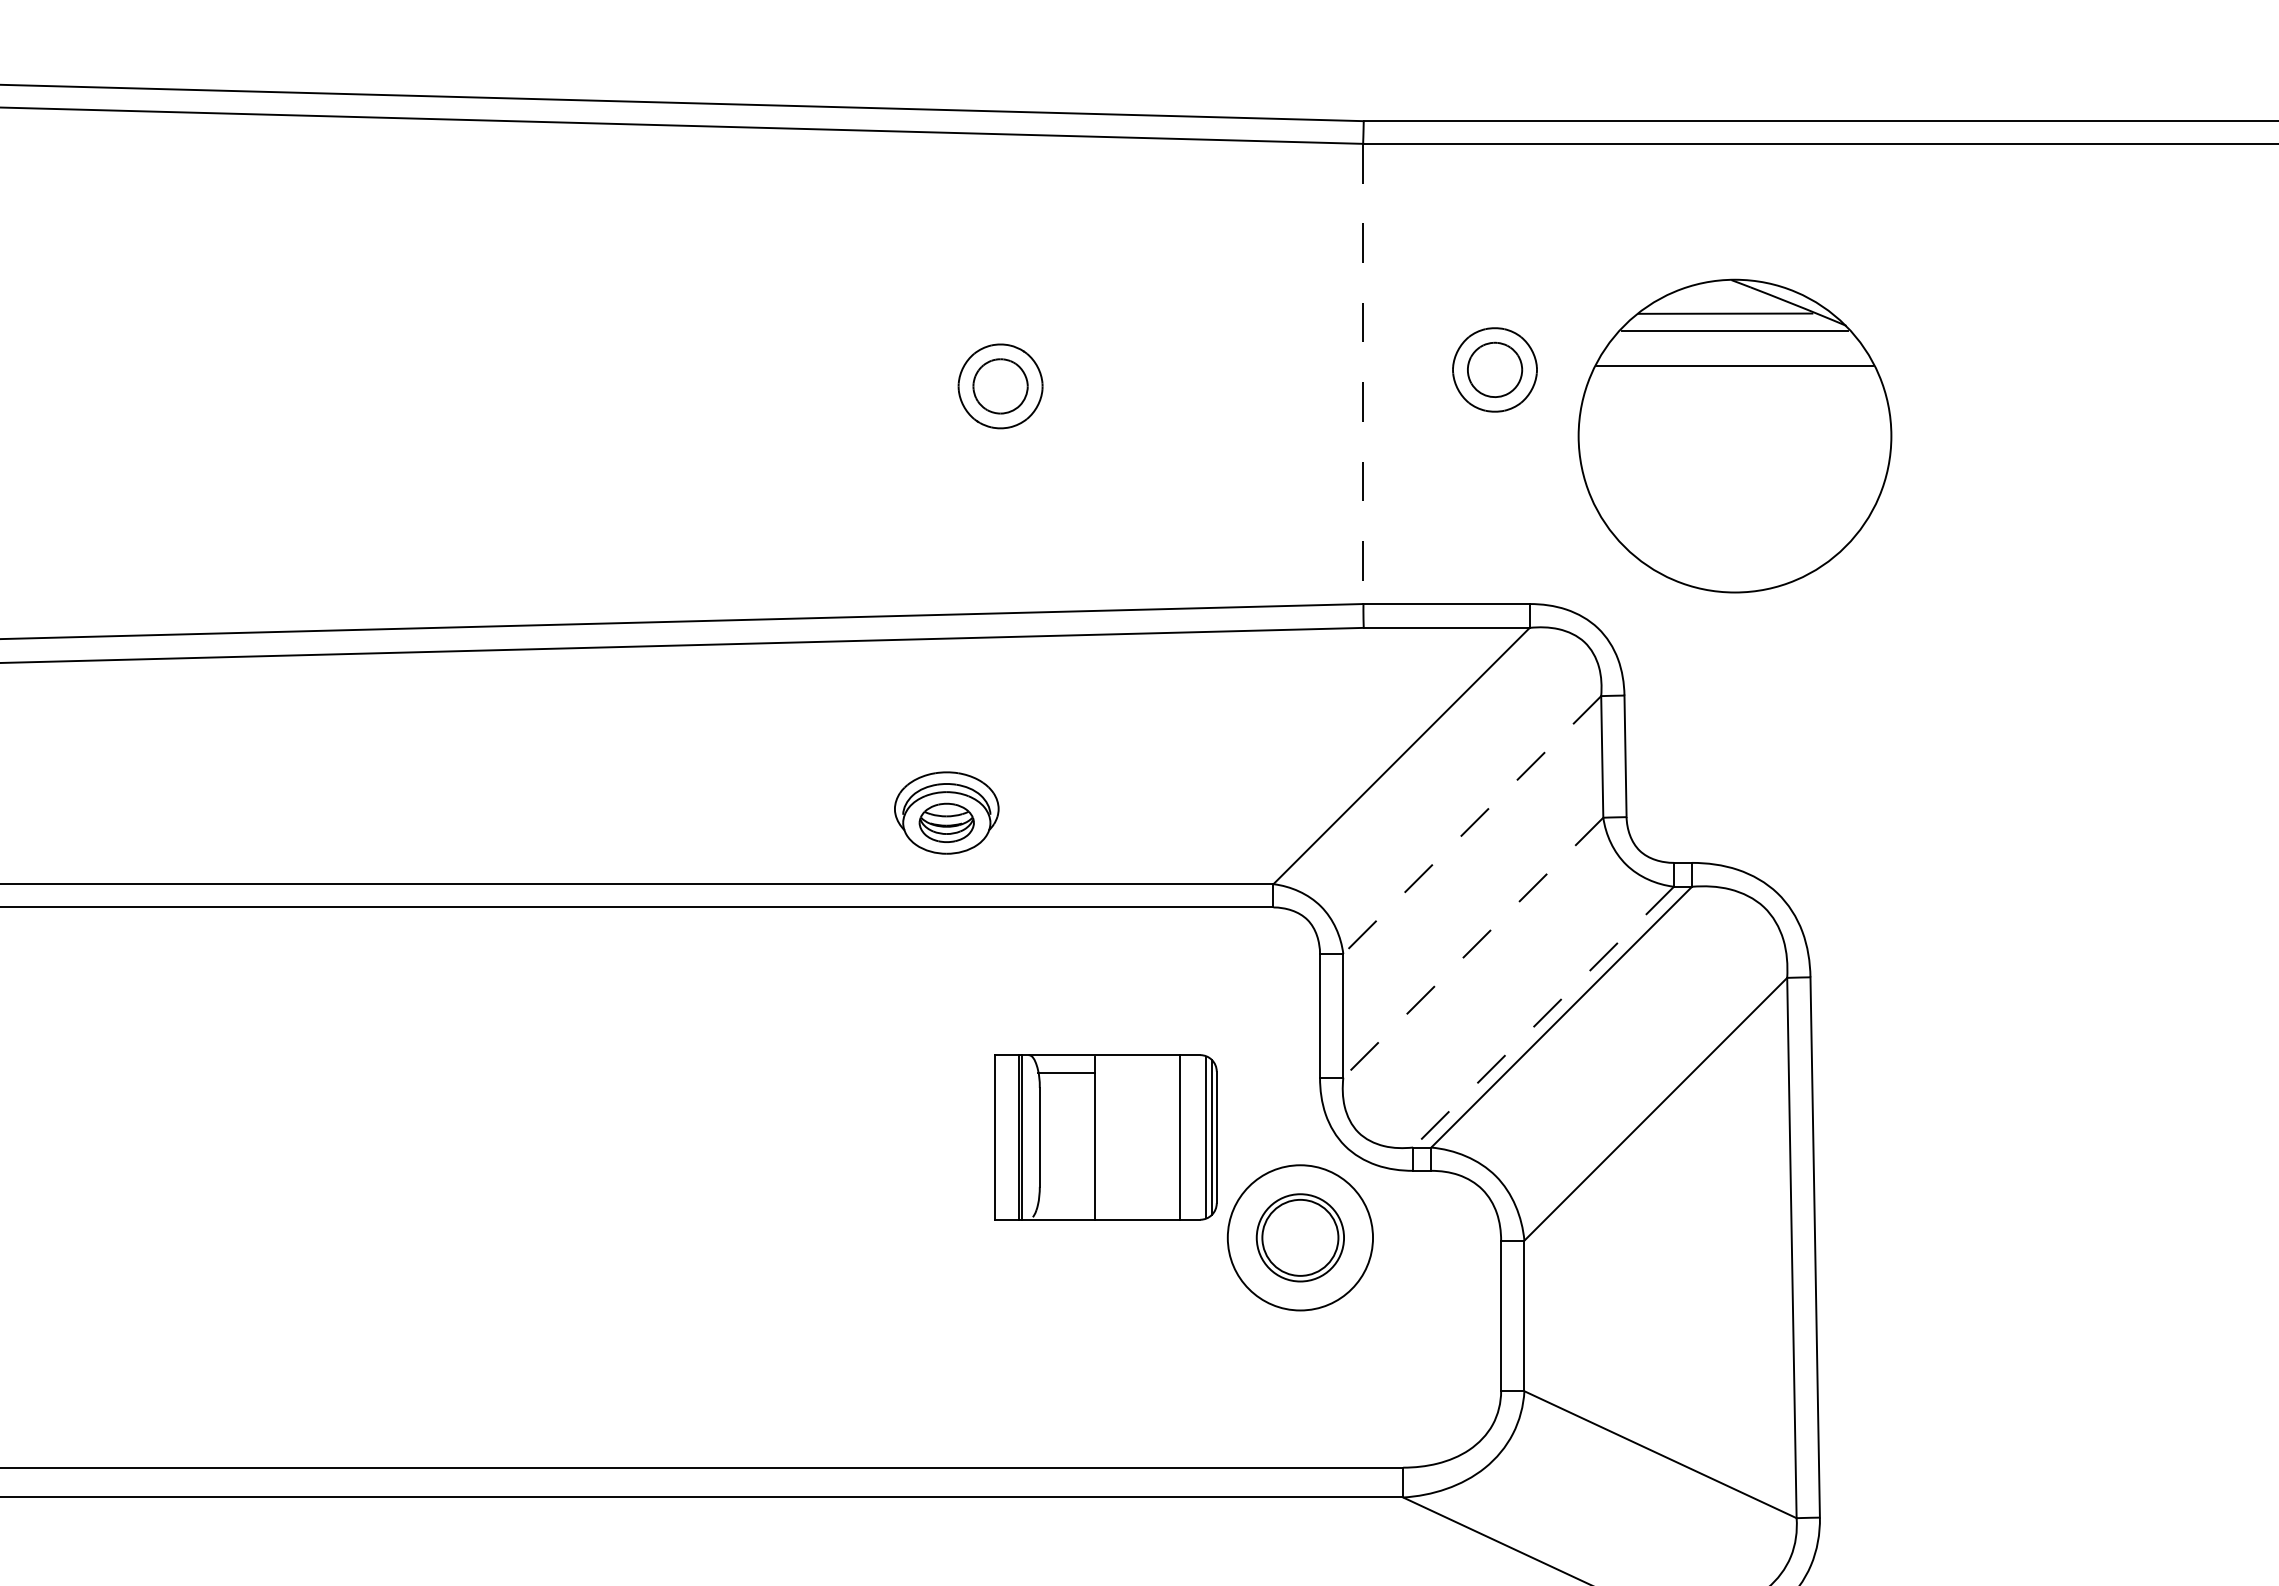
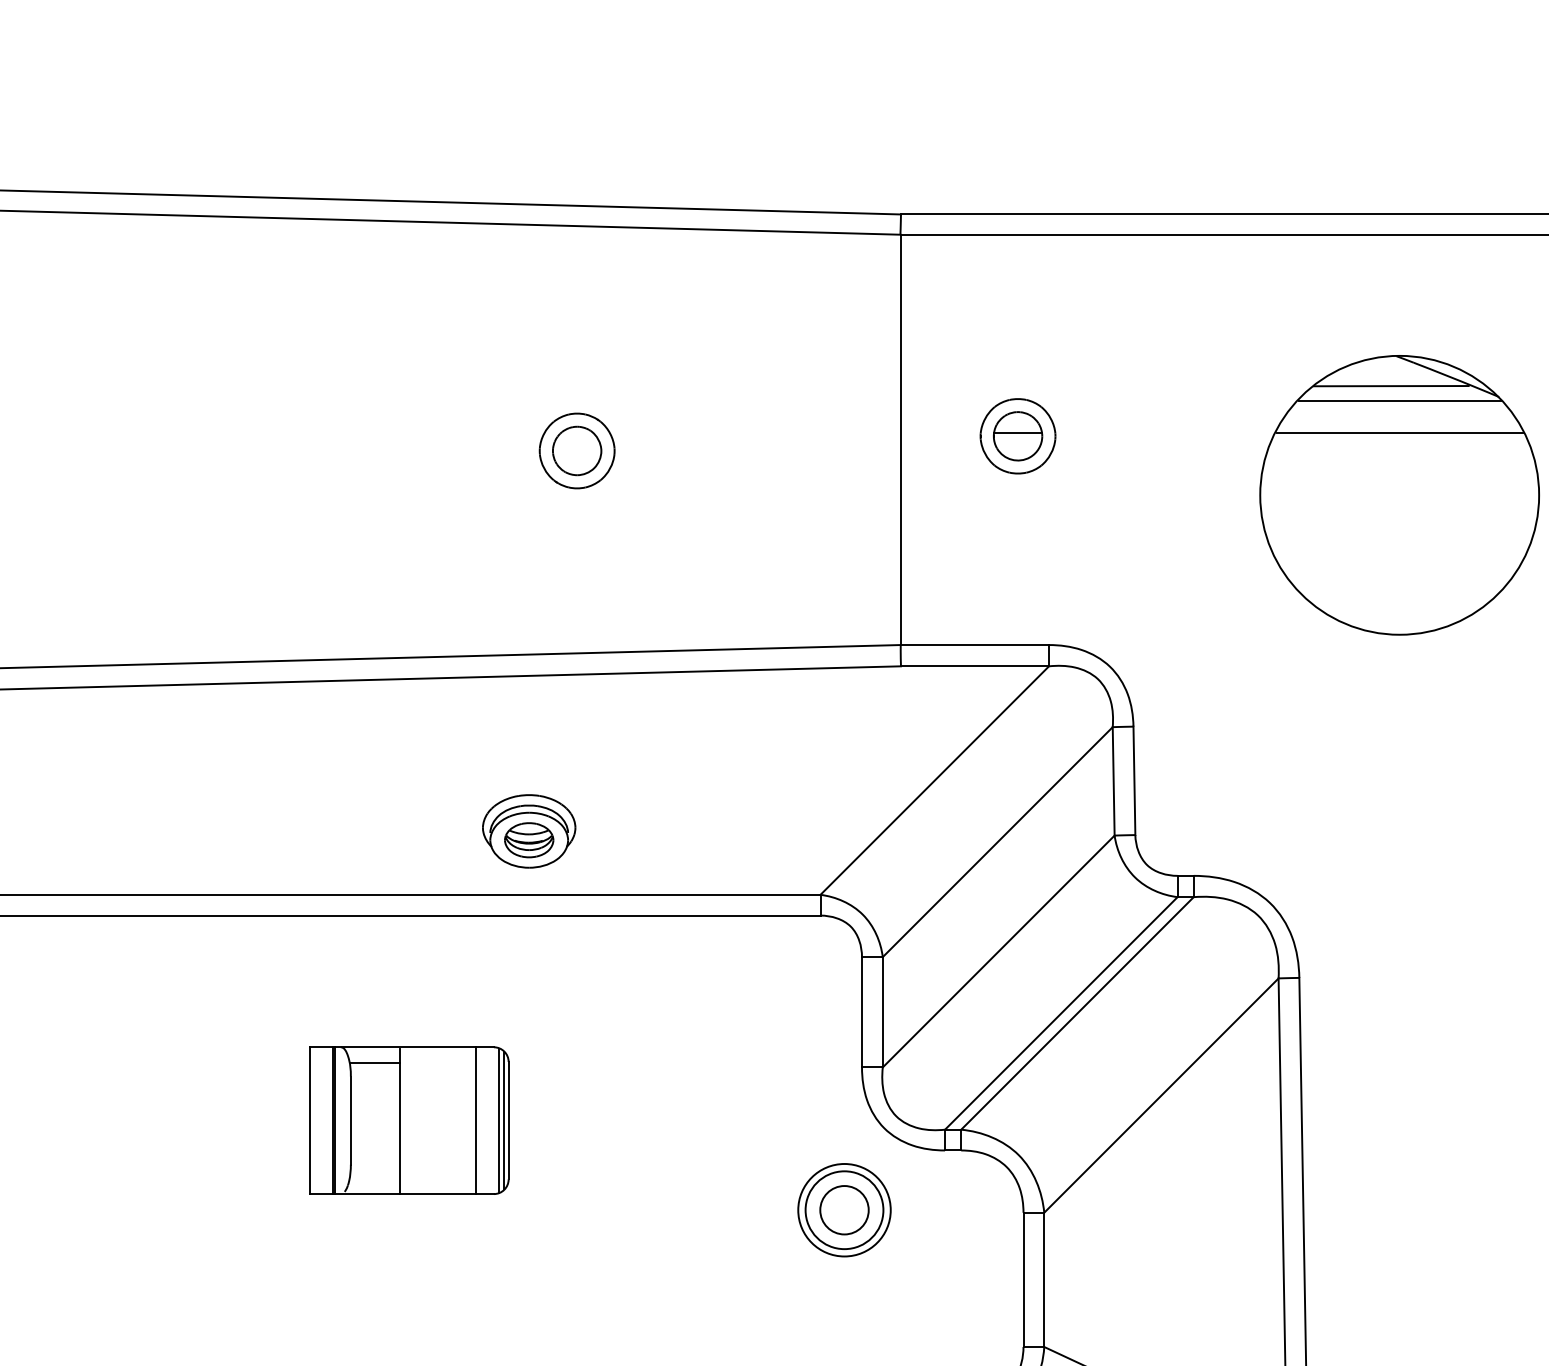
line: (1494, 366) -> (1017, 433), added
line: (1363, 374) -> (900, 440), dashed -> solid
part: (1734, 435) -> (1399, 494), moved
line: (1471, 825) -> (997, 842), dashed -> solid
line: (1473, 947) -> (998, 951), dashed -> solid
line: (1543, 1017) -> (1061, 1013), dashed -> solid
part: (1105, 1137) -> (409, 1120), moved
circle: (1300, 1237) -> (844, 1209), size x0.71
circle: (1300, 1237) -> (844, 1209), size x0.71

